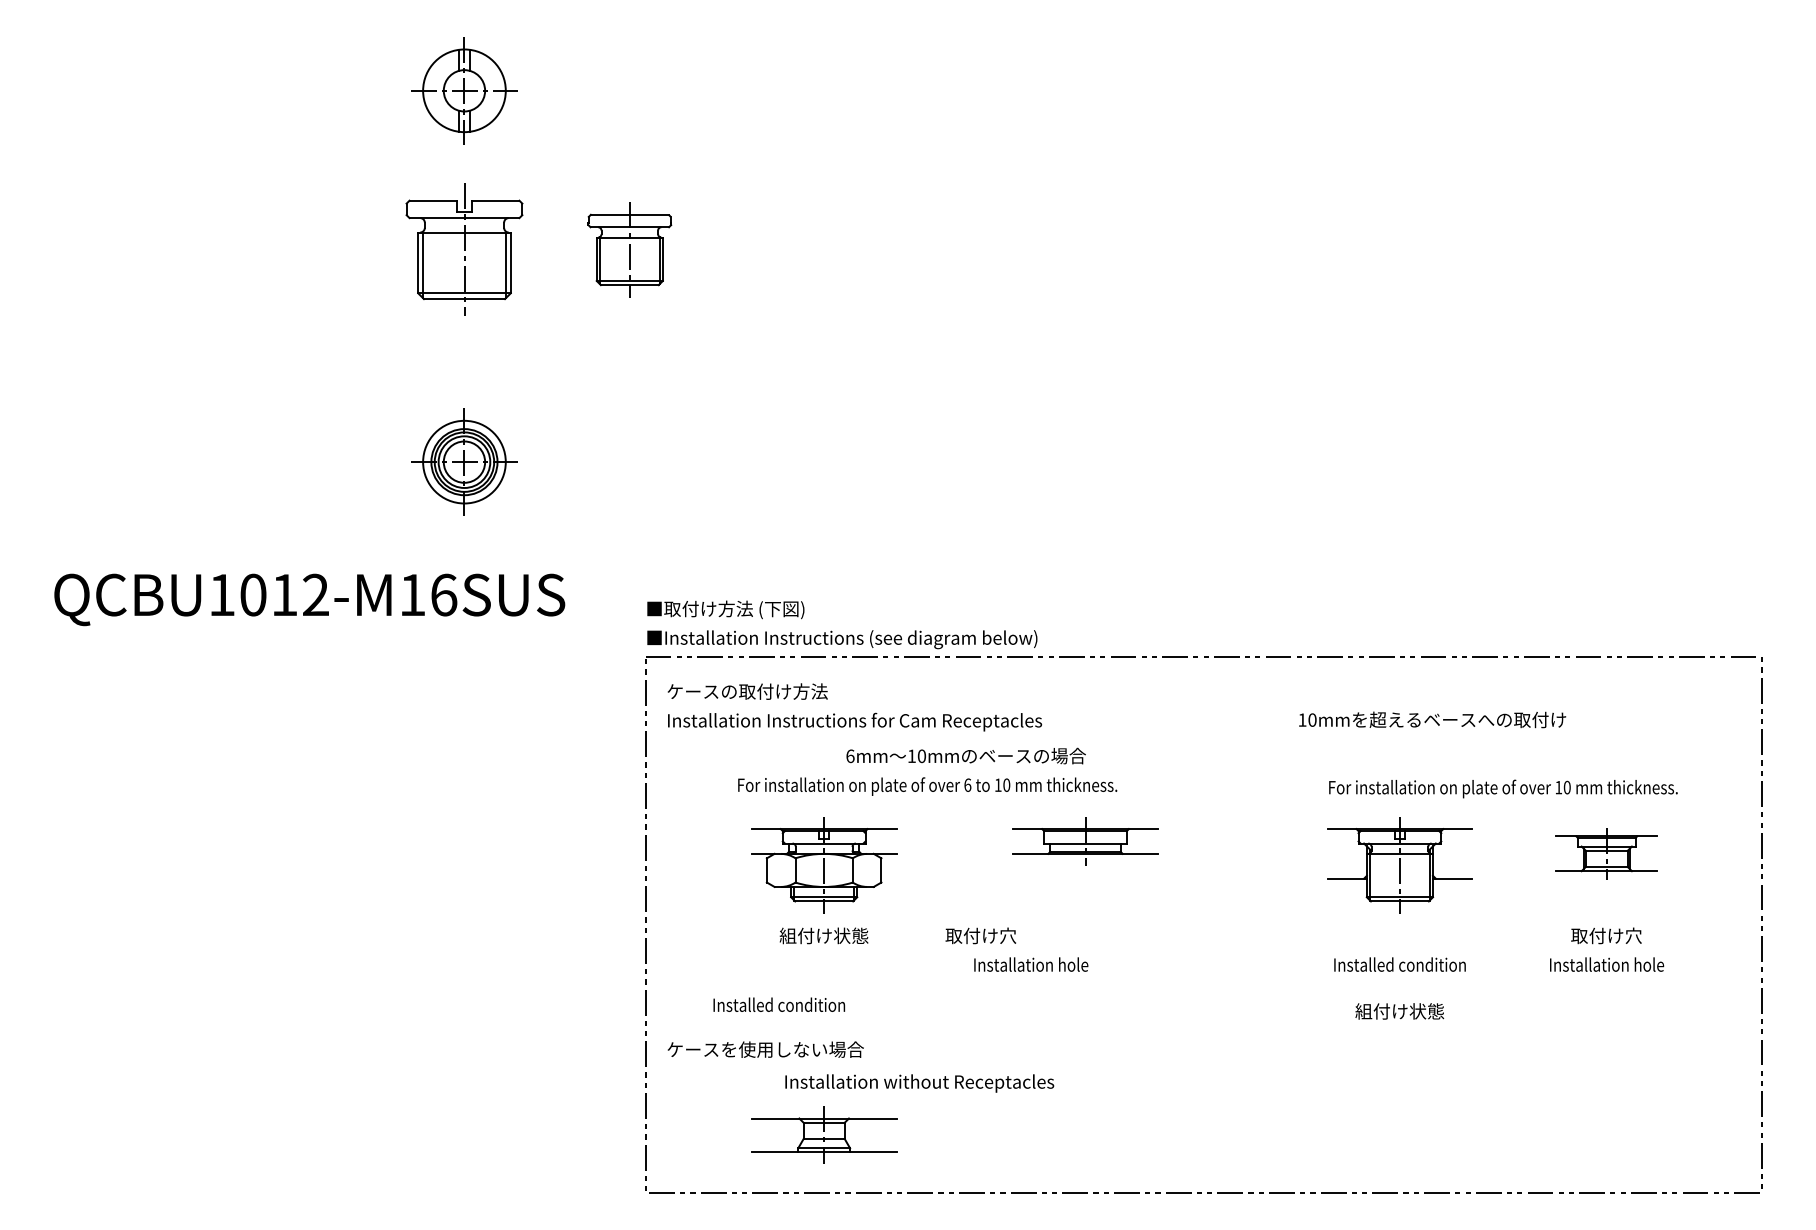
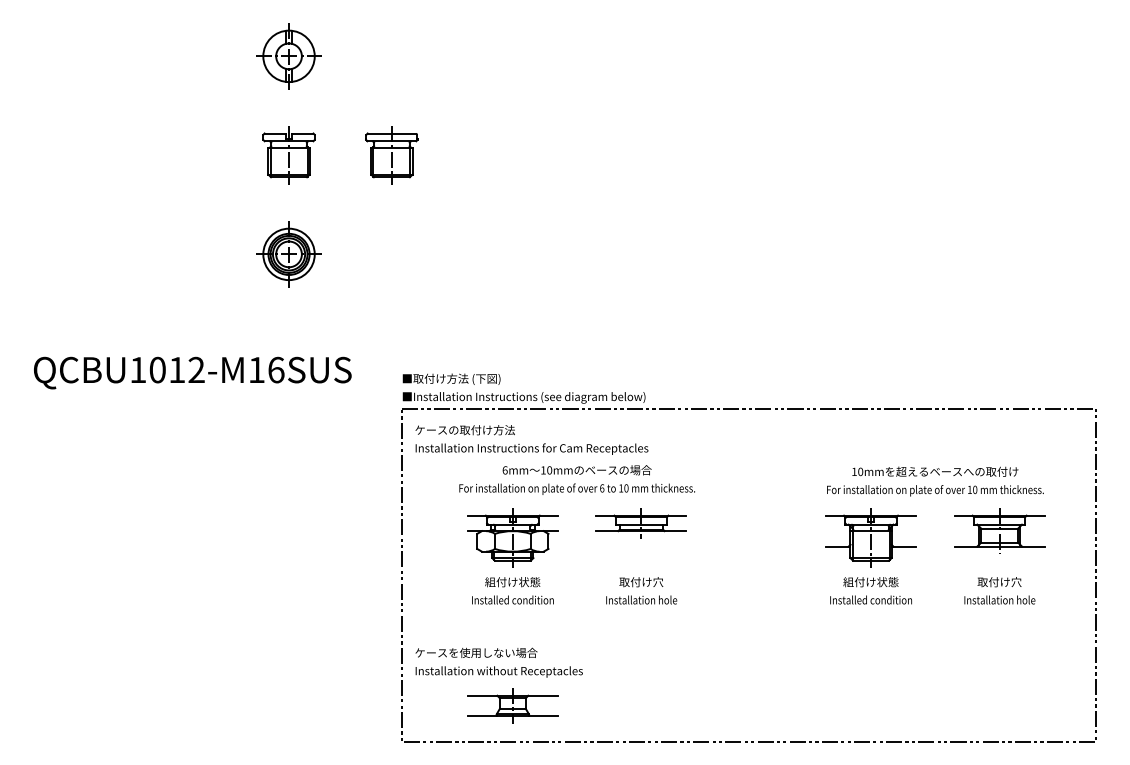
part: (463, 250) -> (288, 155), size x0.71
part: (463, 462) -> (288, 254), moved
text: (1432, 719) -> (935, 471), moved
text: (965, 756) -> (576, 470), moved
part: (1083, 841) -> (640, 523), moved
part: (1606, 852) -> (999, 530), size x1.43
text: (981, 936) -> (641, 582), moved
text: (778, 1003) -> (512, 599), moved
text: (1399, 1012) -> (870, 582), moved
text: (918, 1082) -> (498, 671), moved

